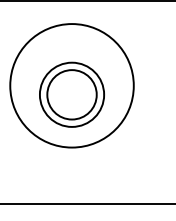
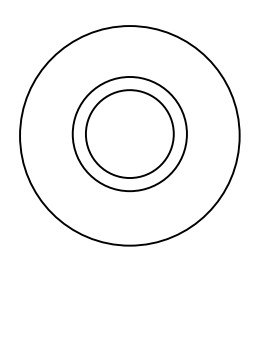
part: (71, 94) -> (128, 133), moved

